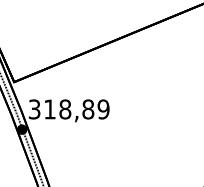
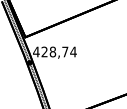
text: (68, 108) -> (54, 51), 318,89 -> 428,74

